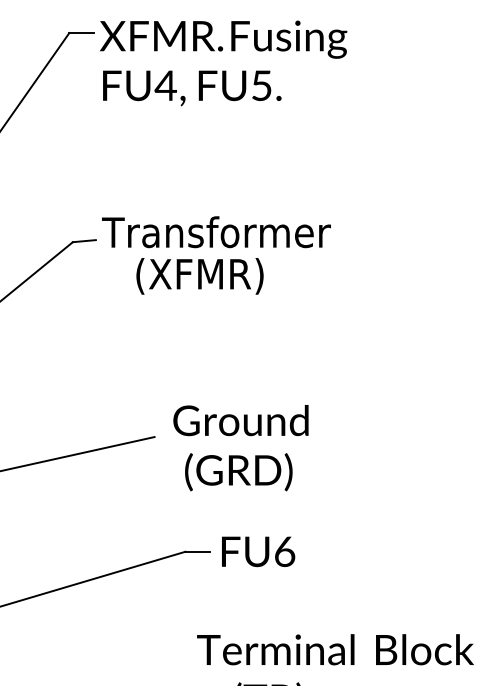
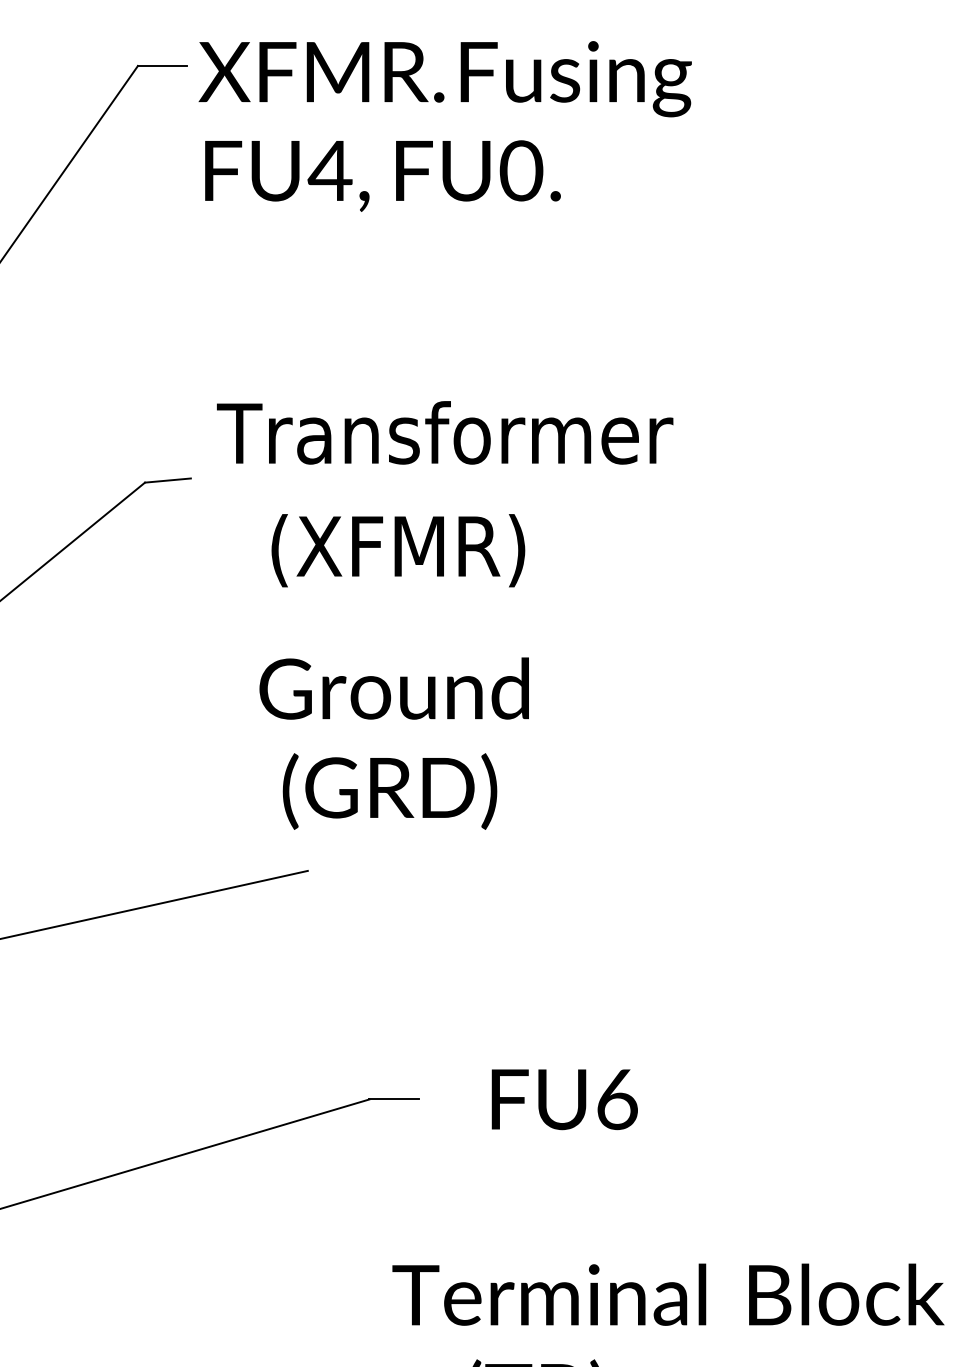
text: (261, 85) -> (520, 170), FU5. -> FU0.
text: (216, 232) -> (445, 433), moved
text: (240, 448) -> (393, 744), moved
text: (258, 551) -> (564, 1098), moved

